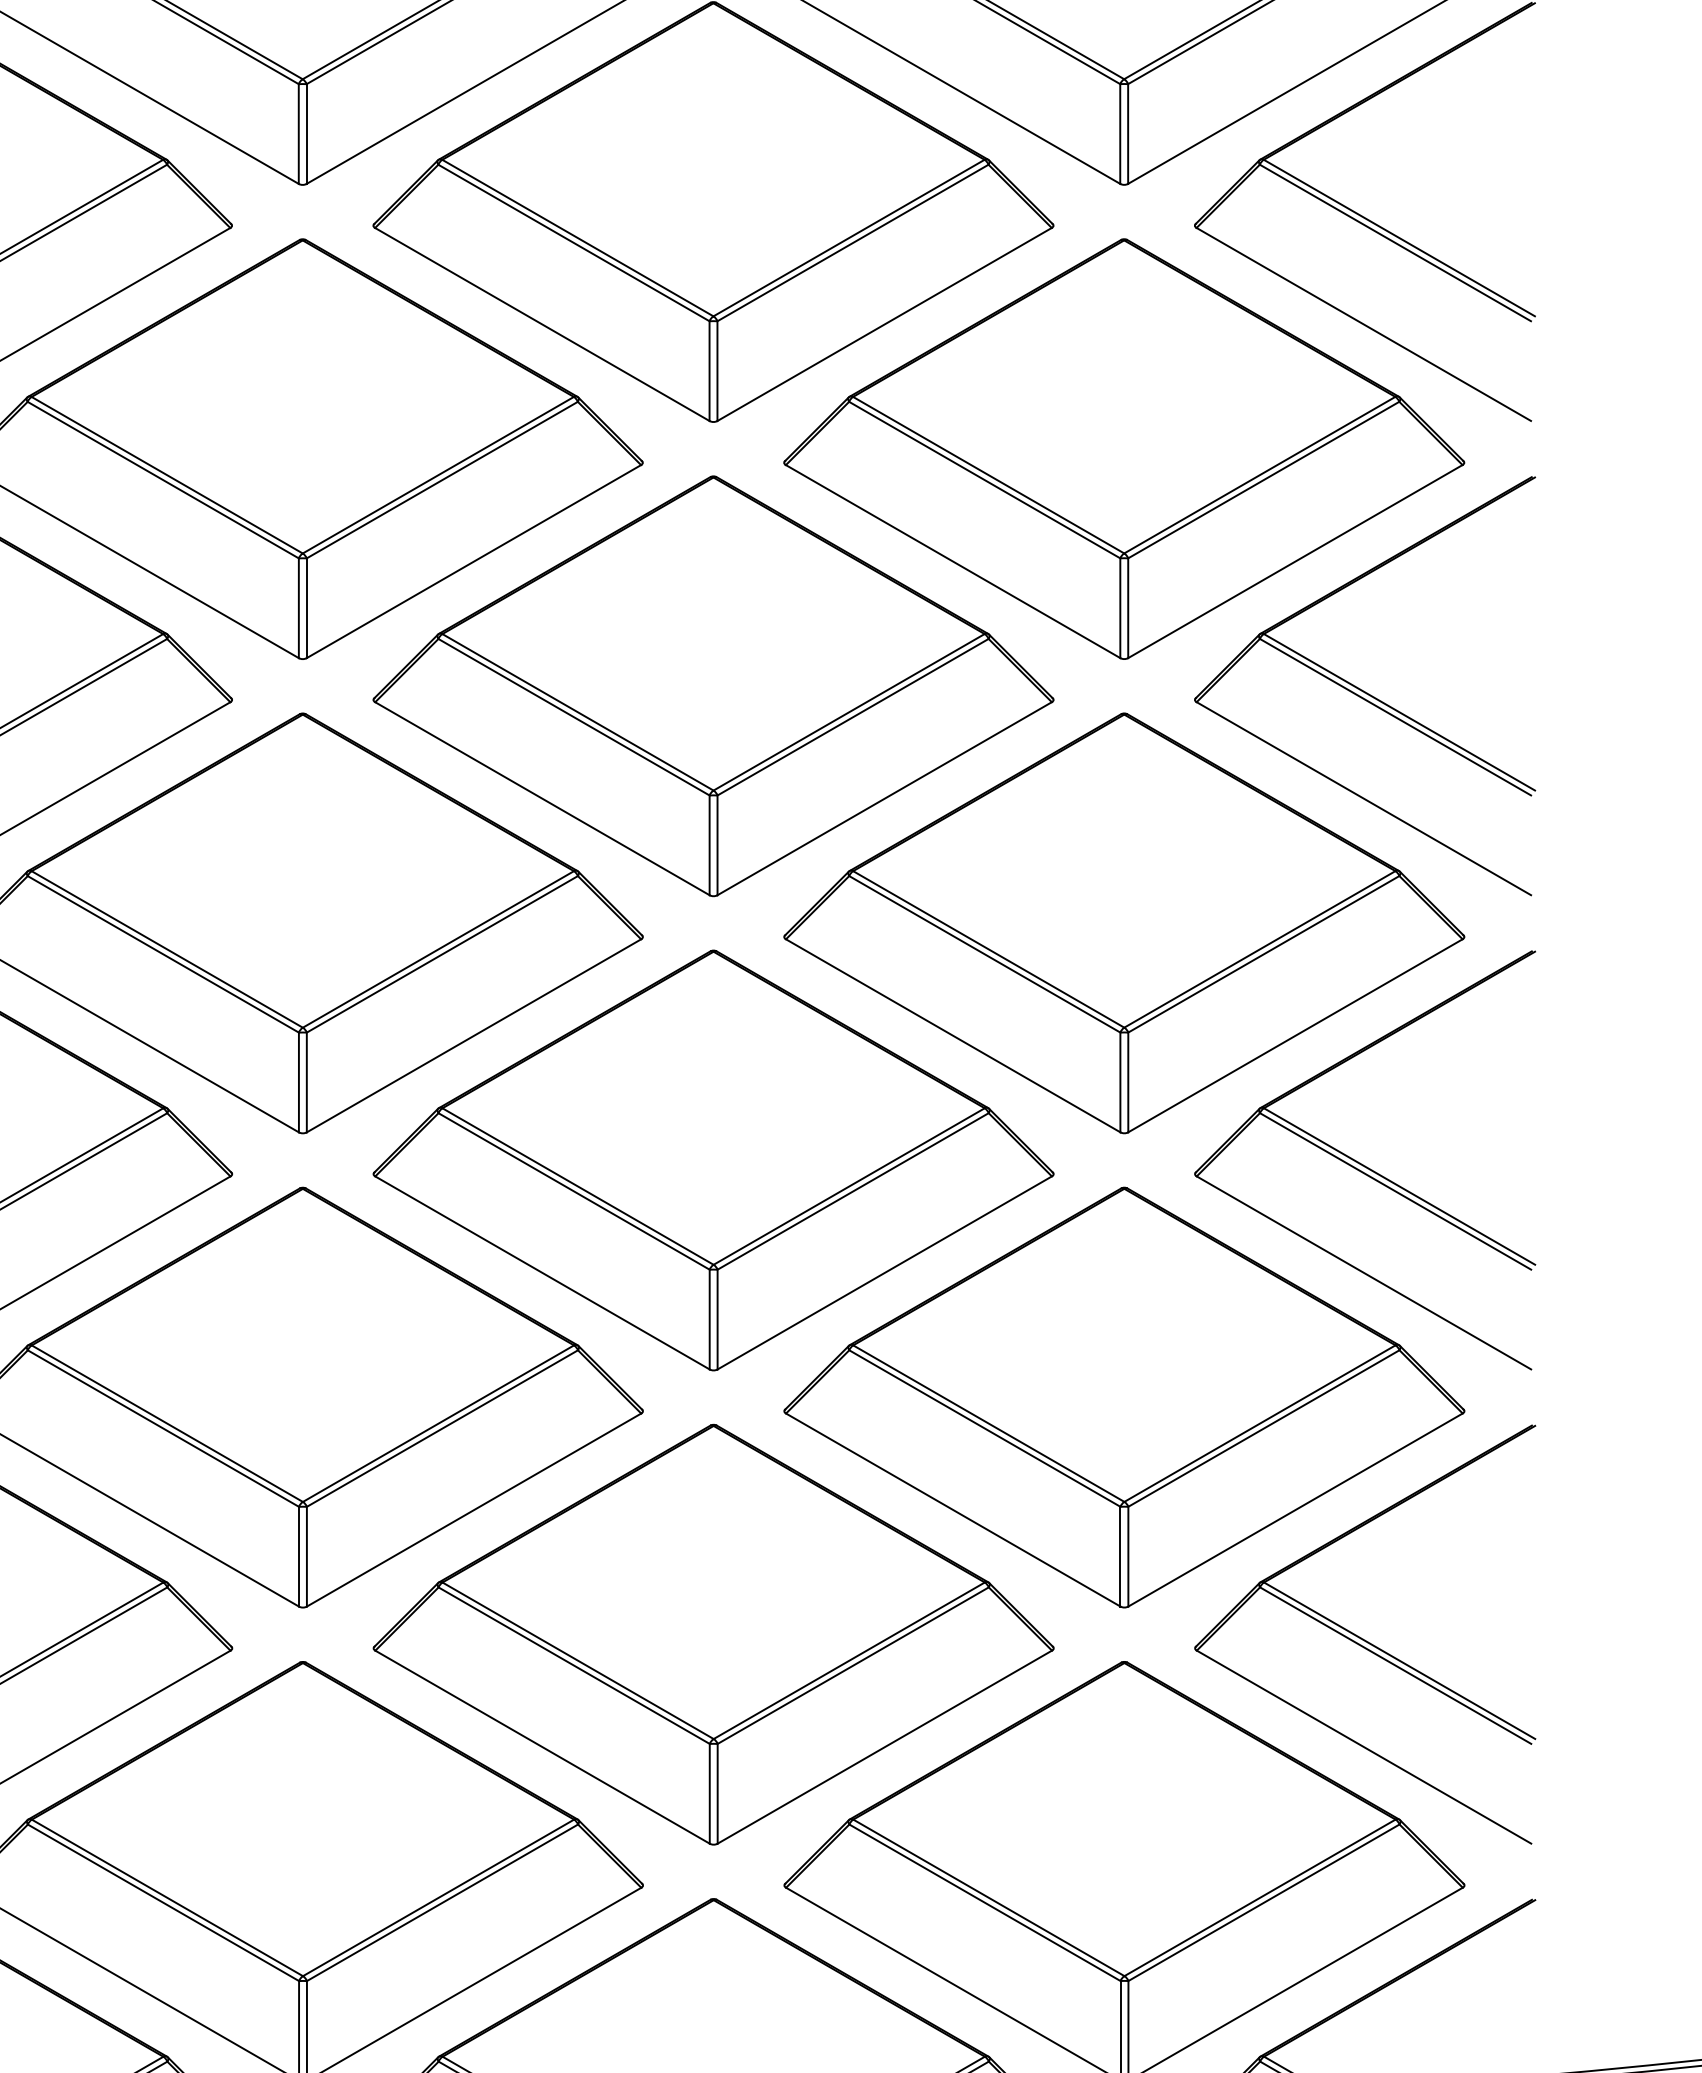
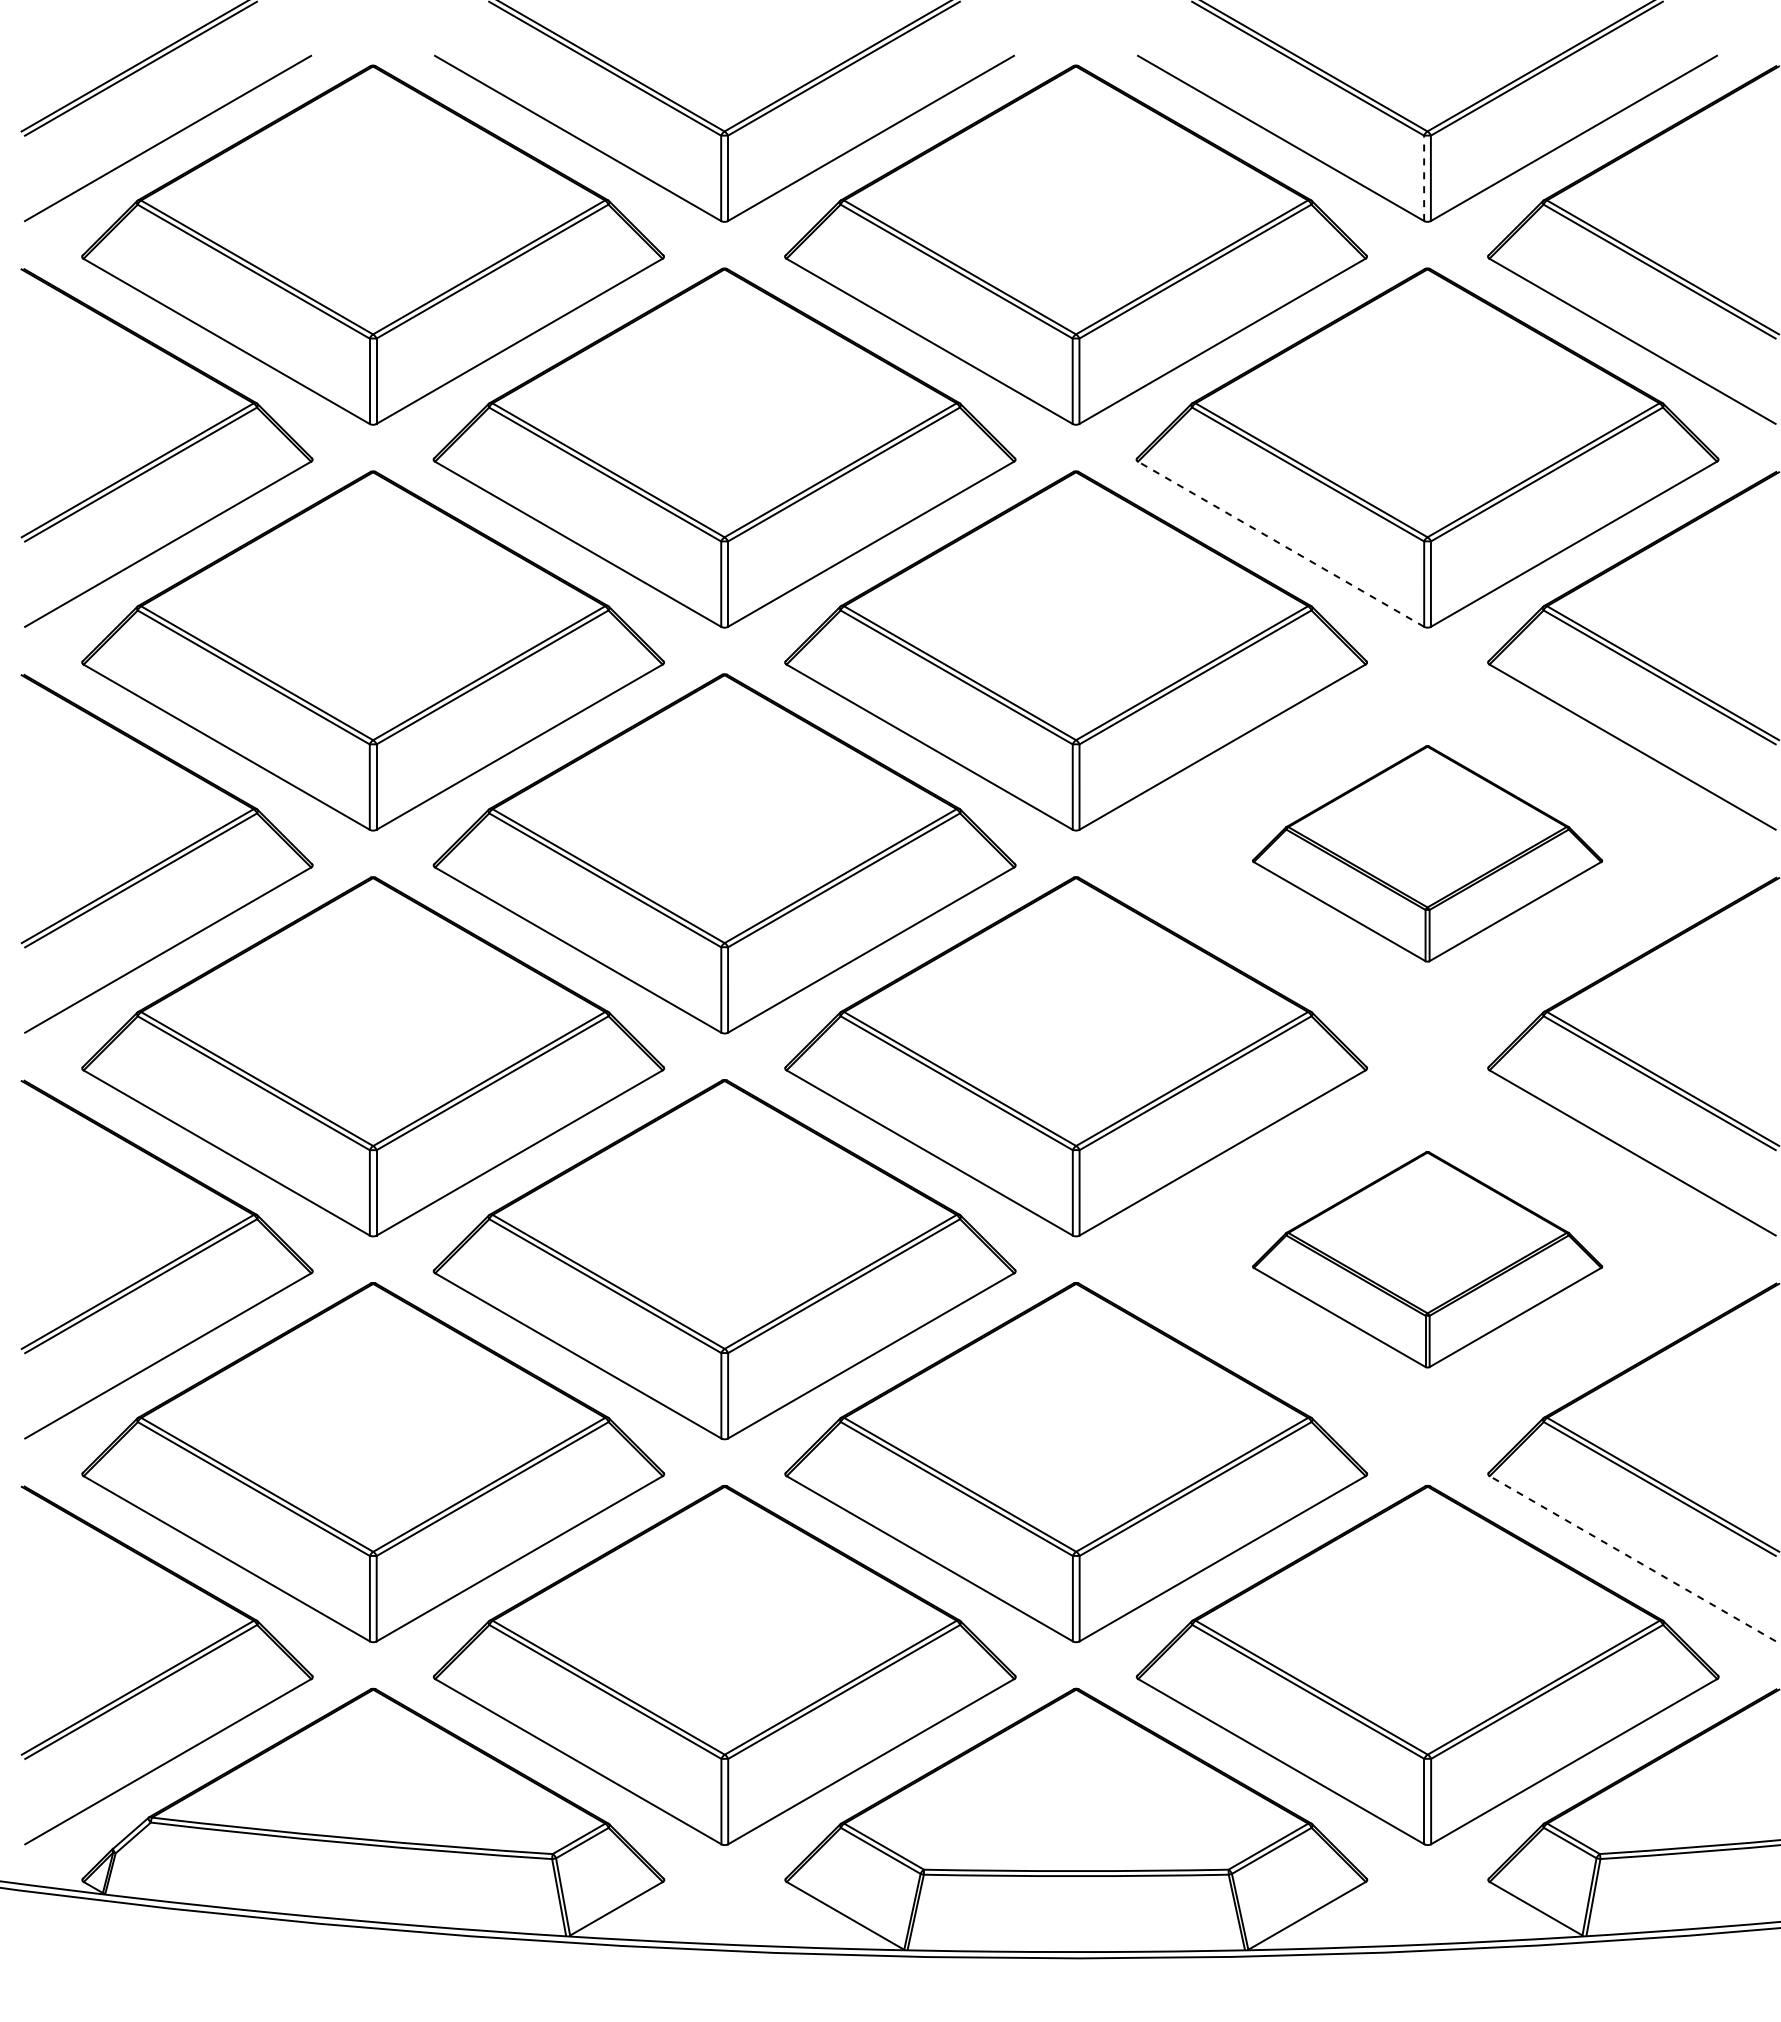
line: (1120, 134) -> (1424, 178), solid -> dashed
line: (952, 561) -> (1280, 544), solid -> dashed
part: (1124, 922) -> (1427, 853), size x0.6
part: (1124, 1397) -> (1427, 1259), size x0.6
line: (1363, 1746) -> (1632, 1558), solid -> dashed

